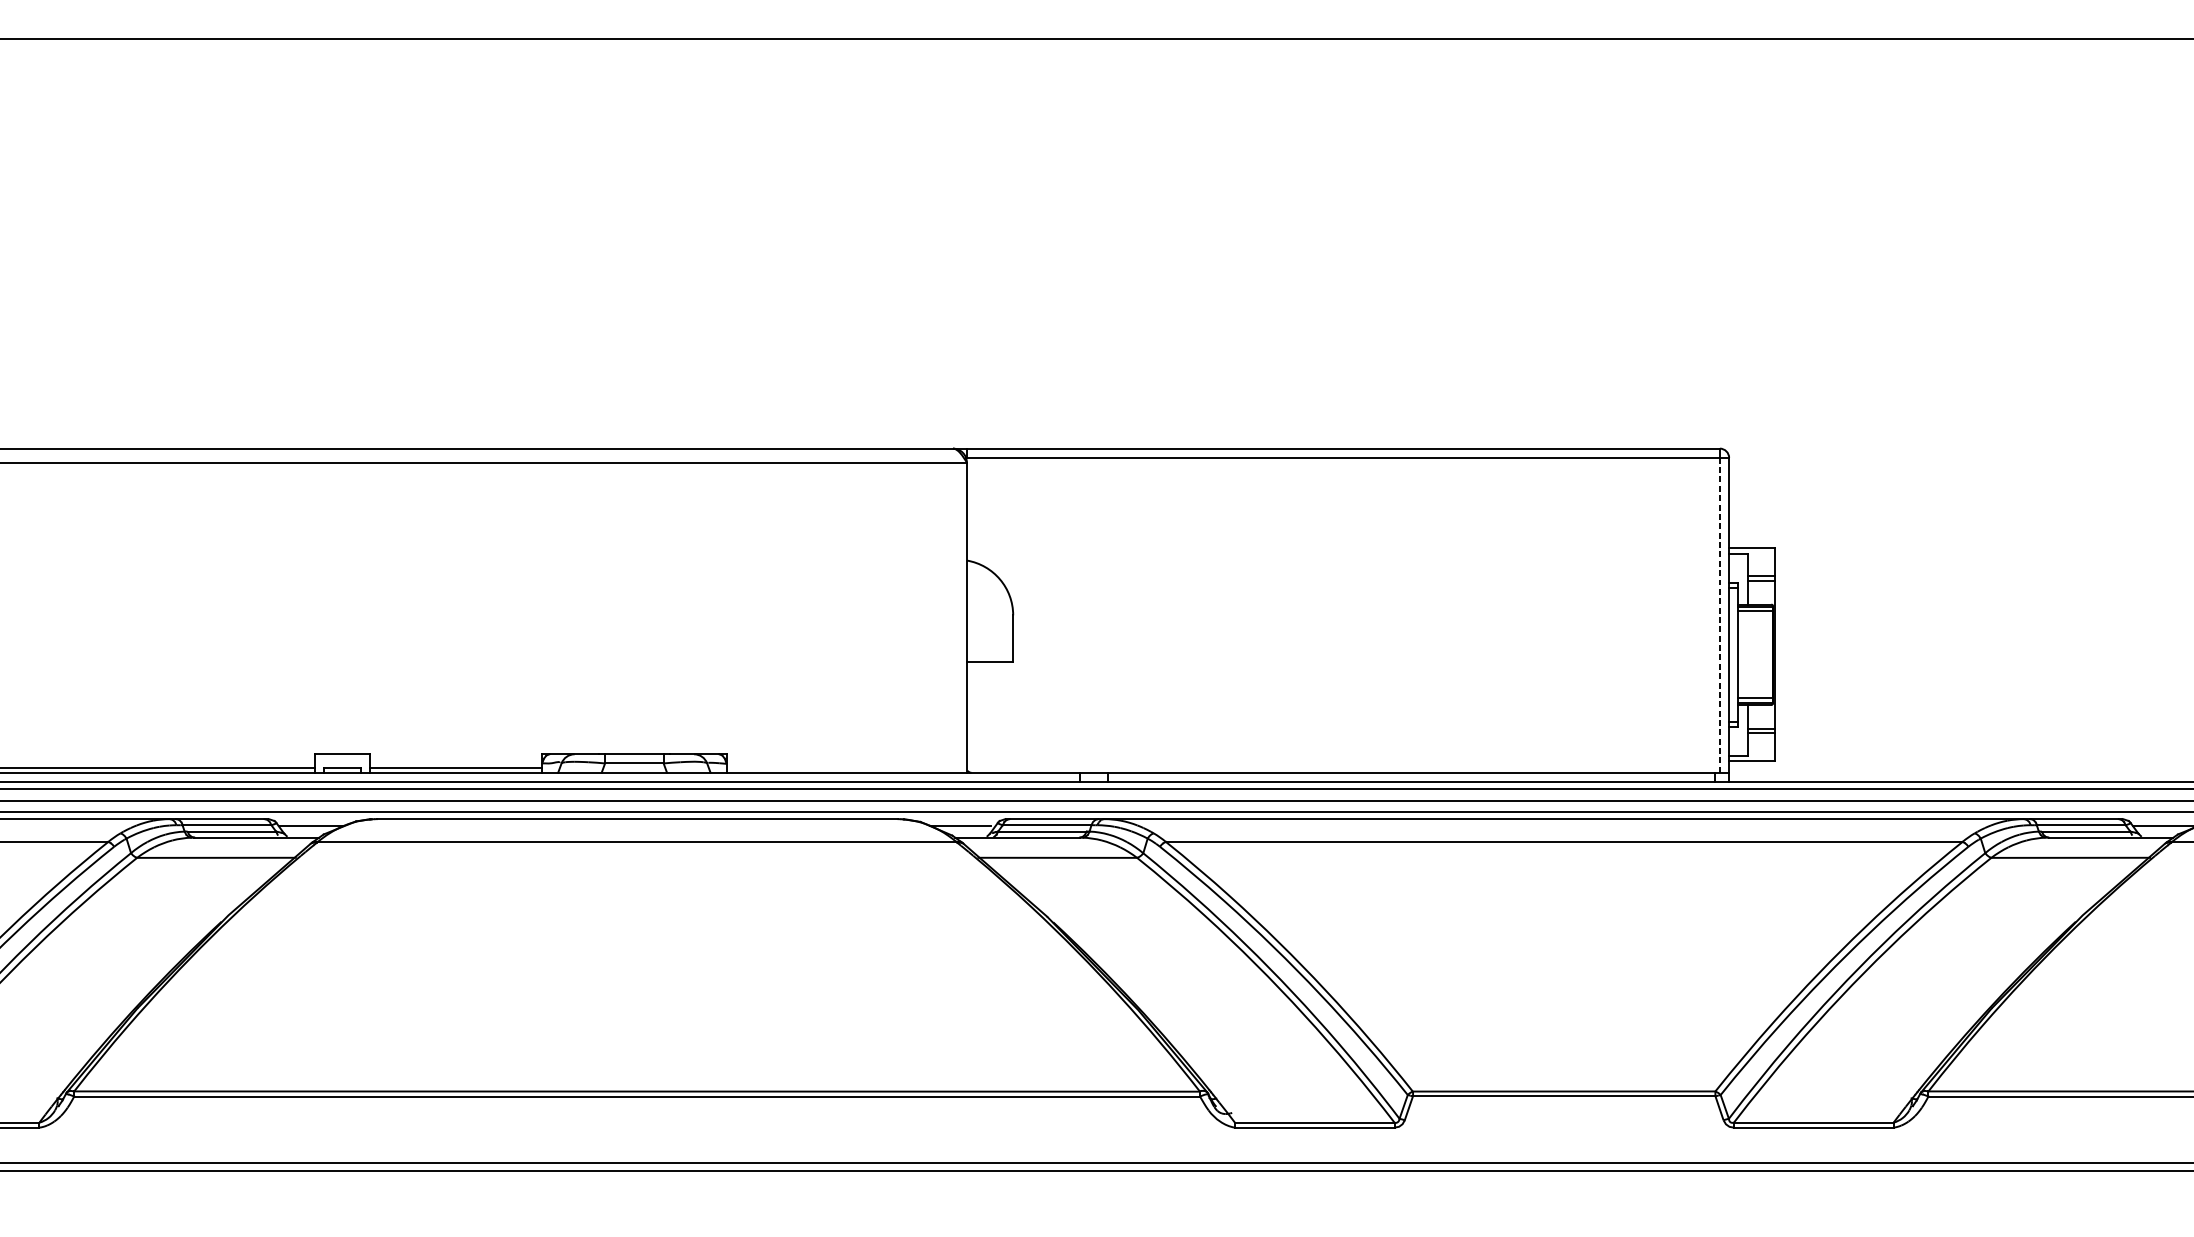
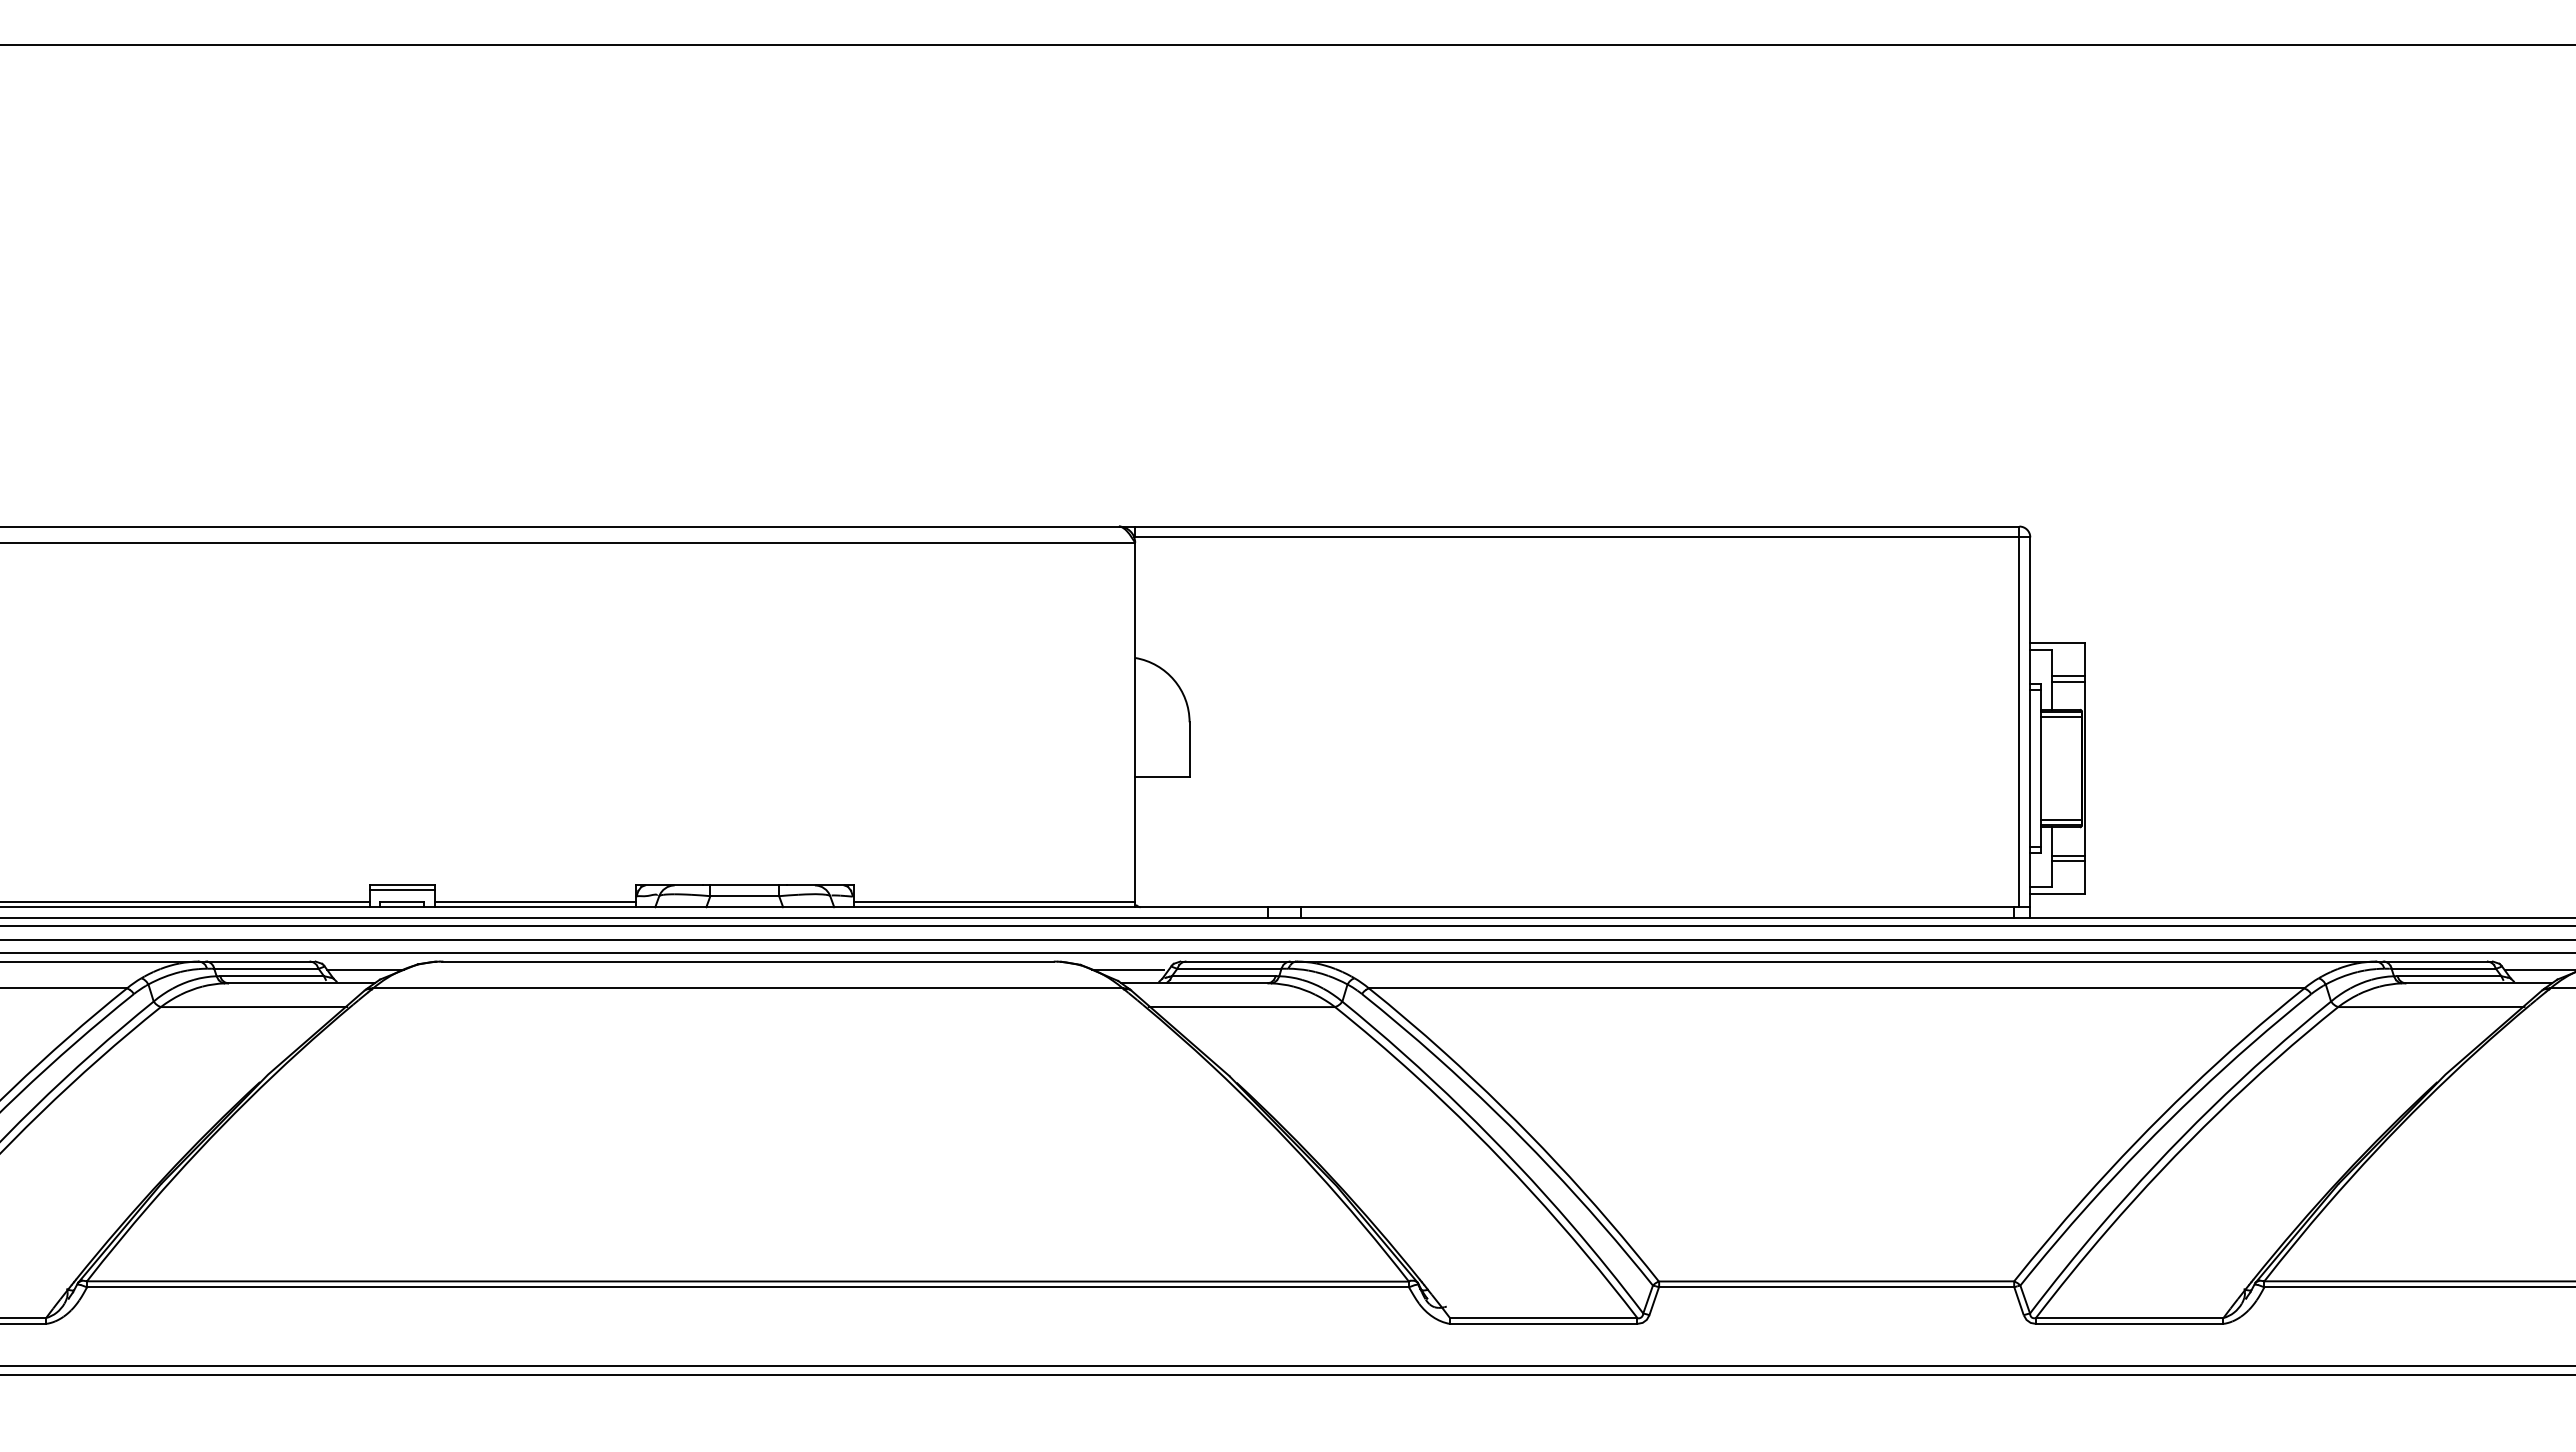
line: (1719, 615) -> (2019, 722), dashed -> solid
line: (342, 757) -> (401, 889), added
line: (847, 767) -> (994, 901), added

